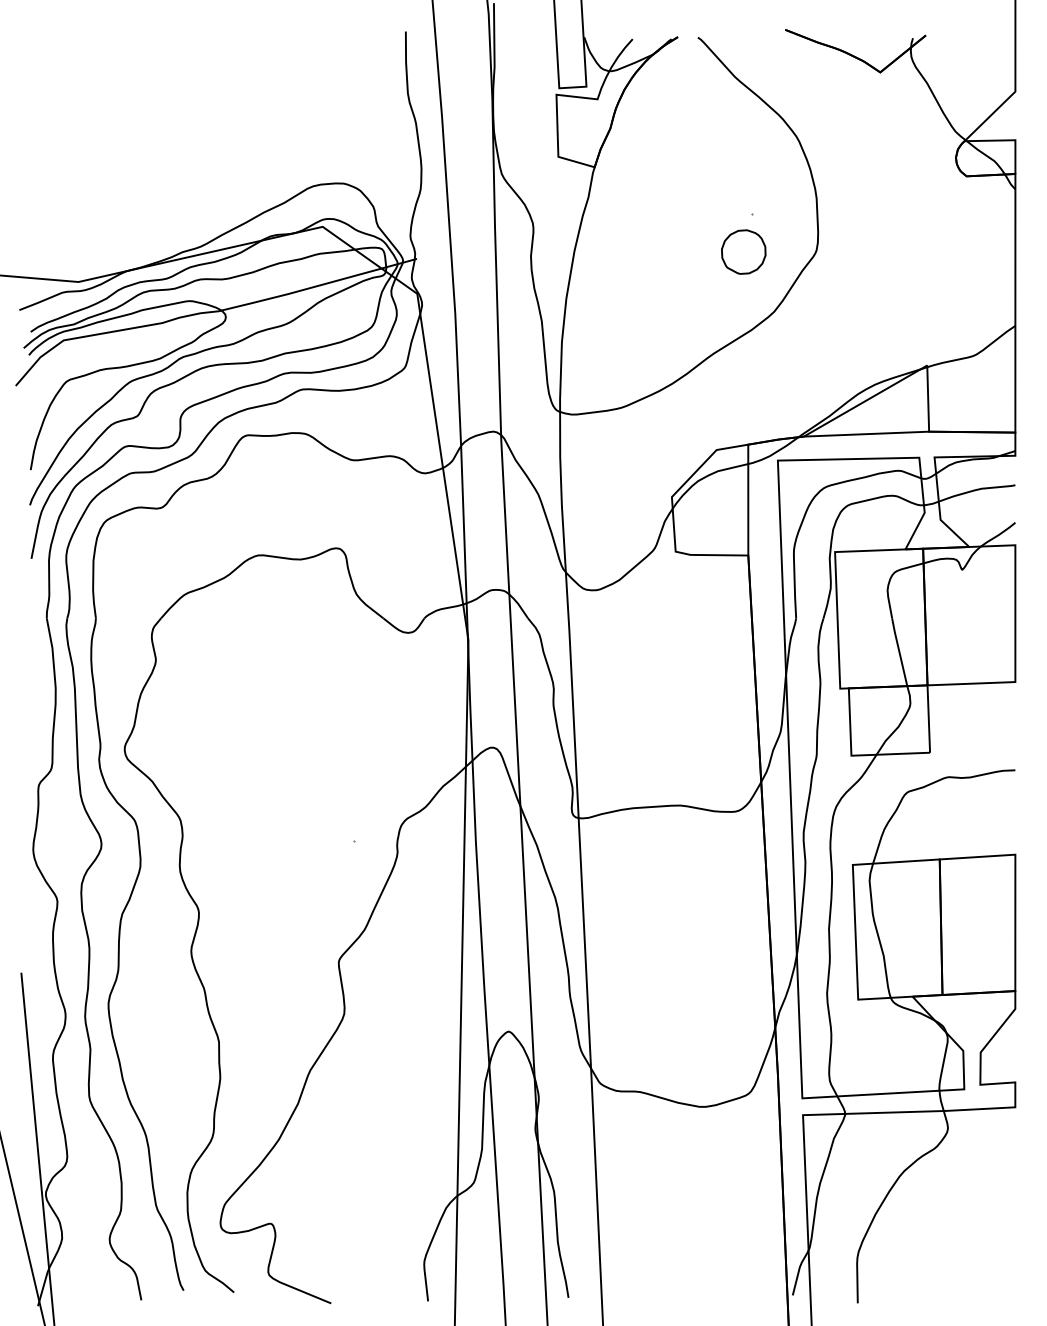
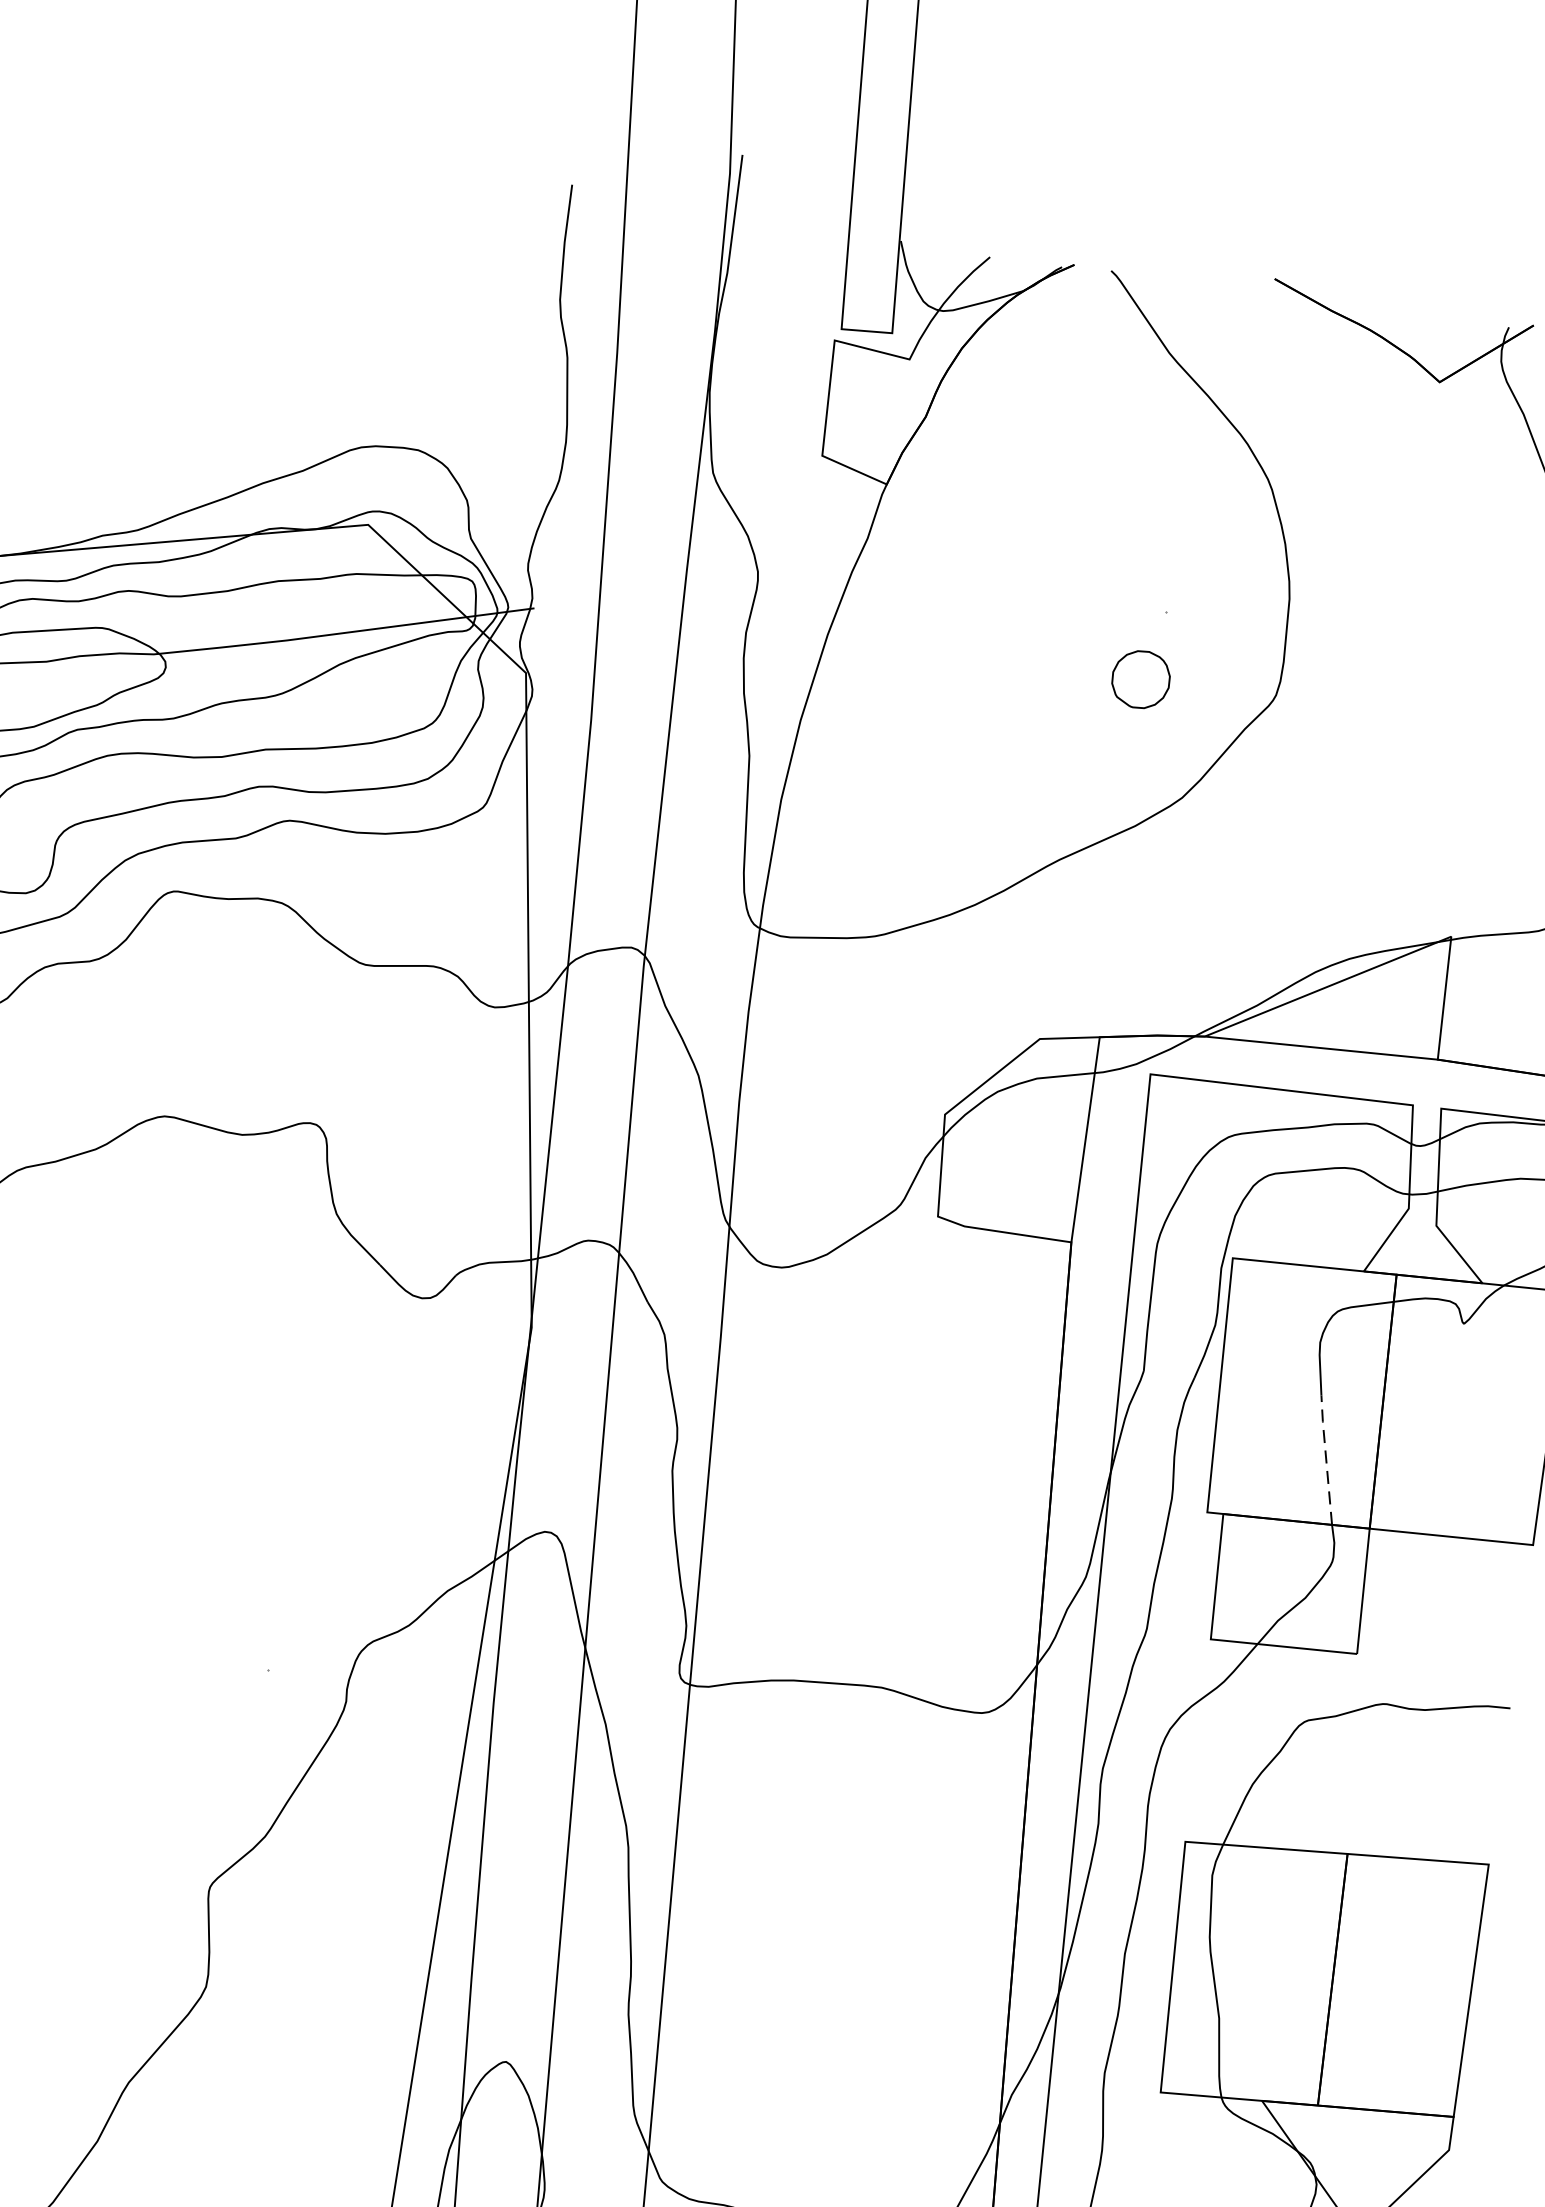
part: (743, 251) -> (1140, 678), size x0.7
line: (899, 651) -> (1326, 1458), solid -> dashed

